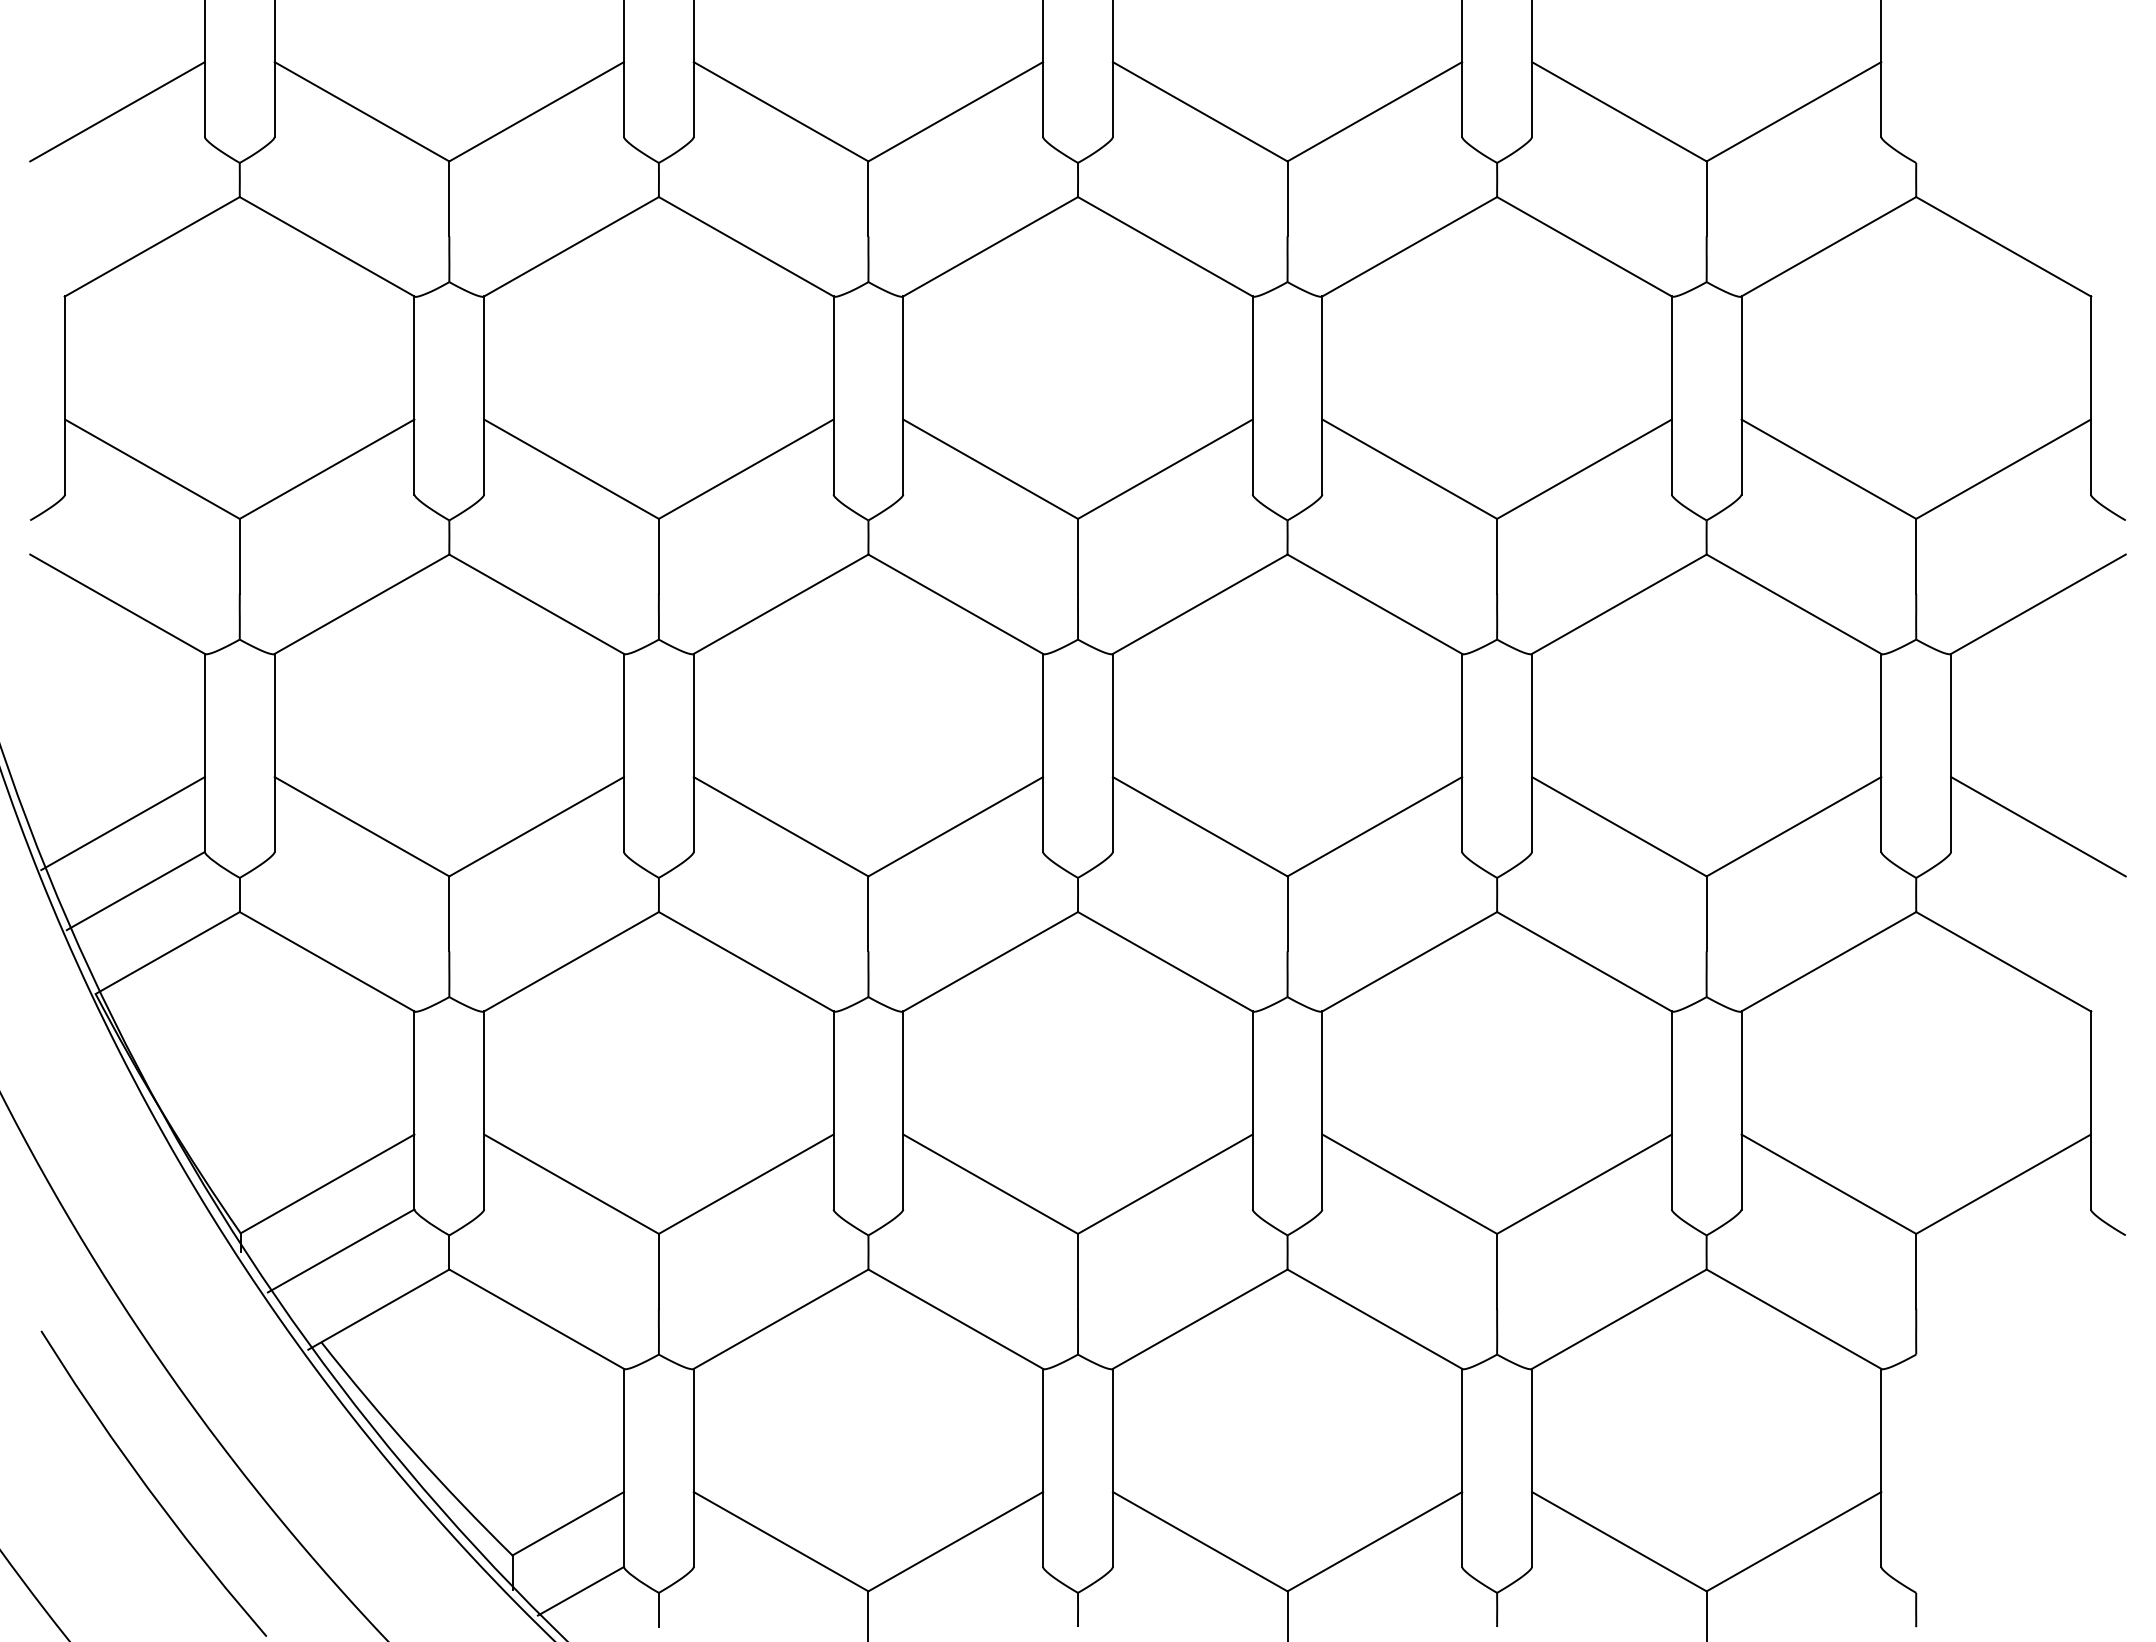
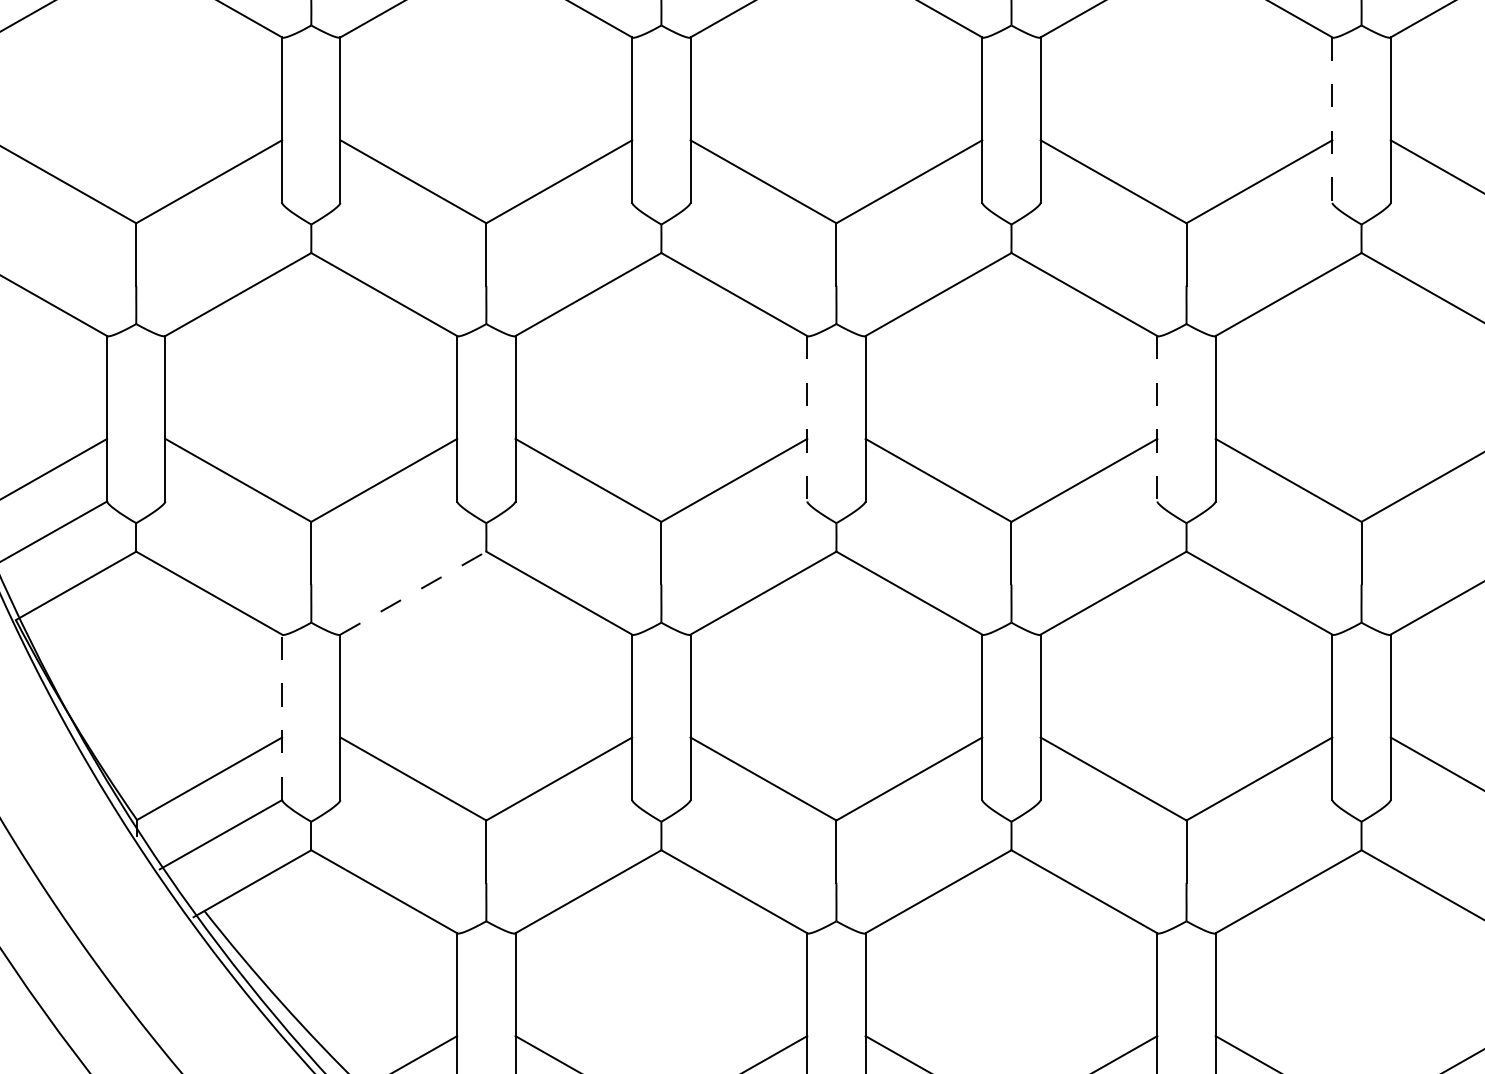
line: (1671, 395) -> (1332, 120), solid -> dashed
line: (1043, 753) -> (807, 419), solid -> dashed
line: (1462, 753) -> (1157, 419), solid -> dashed
line: (571, 961) -> (413, 592), solid -> dashed
line: (414, 1109) -> (282, 716), solid -> dashed

